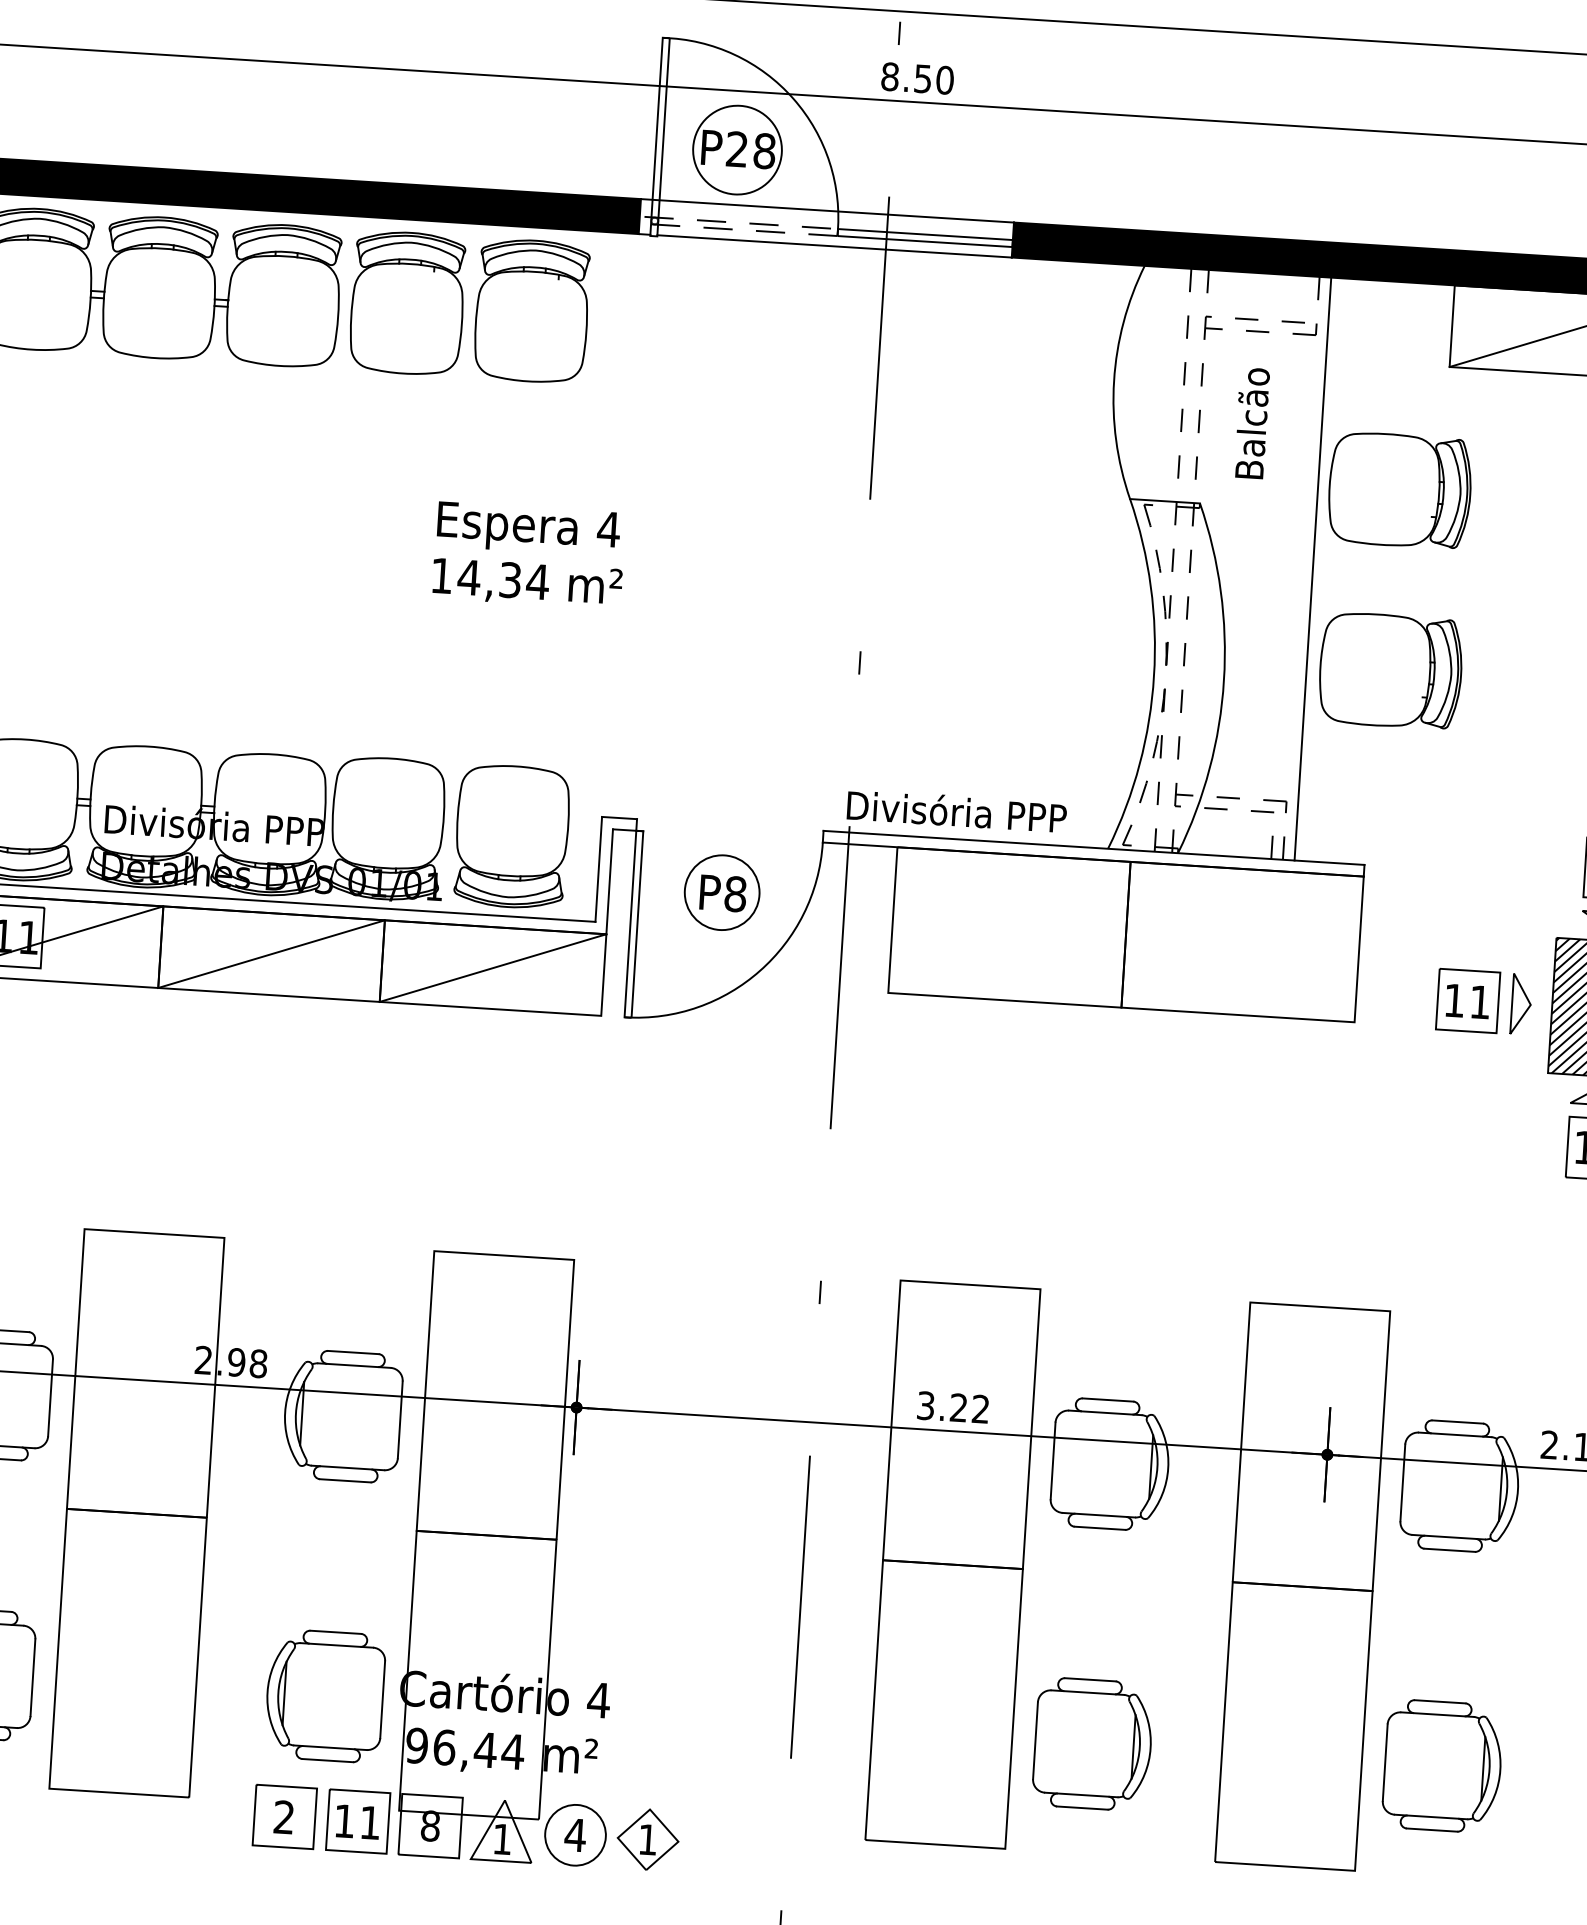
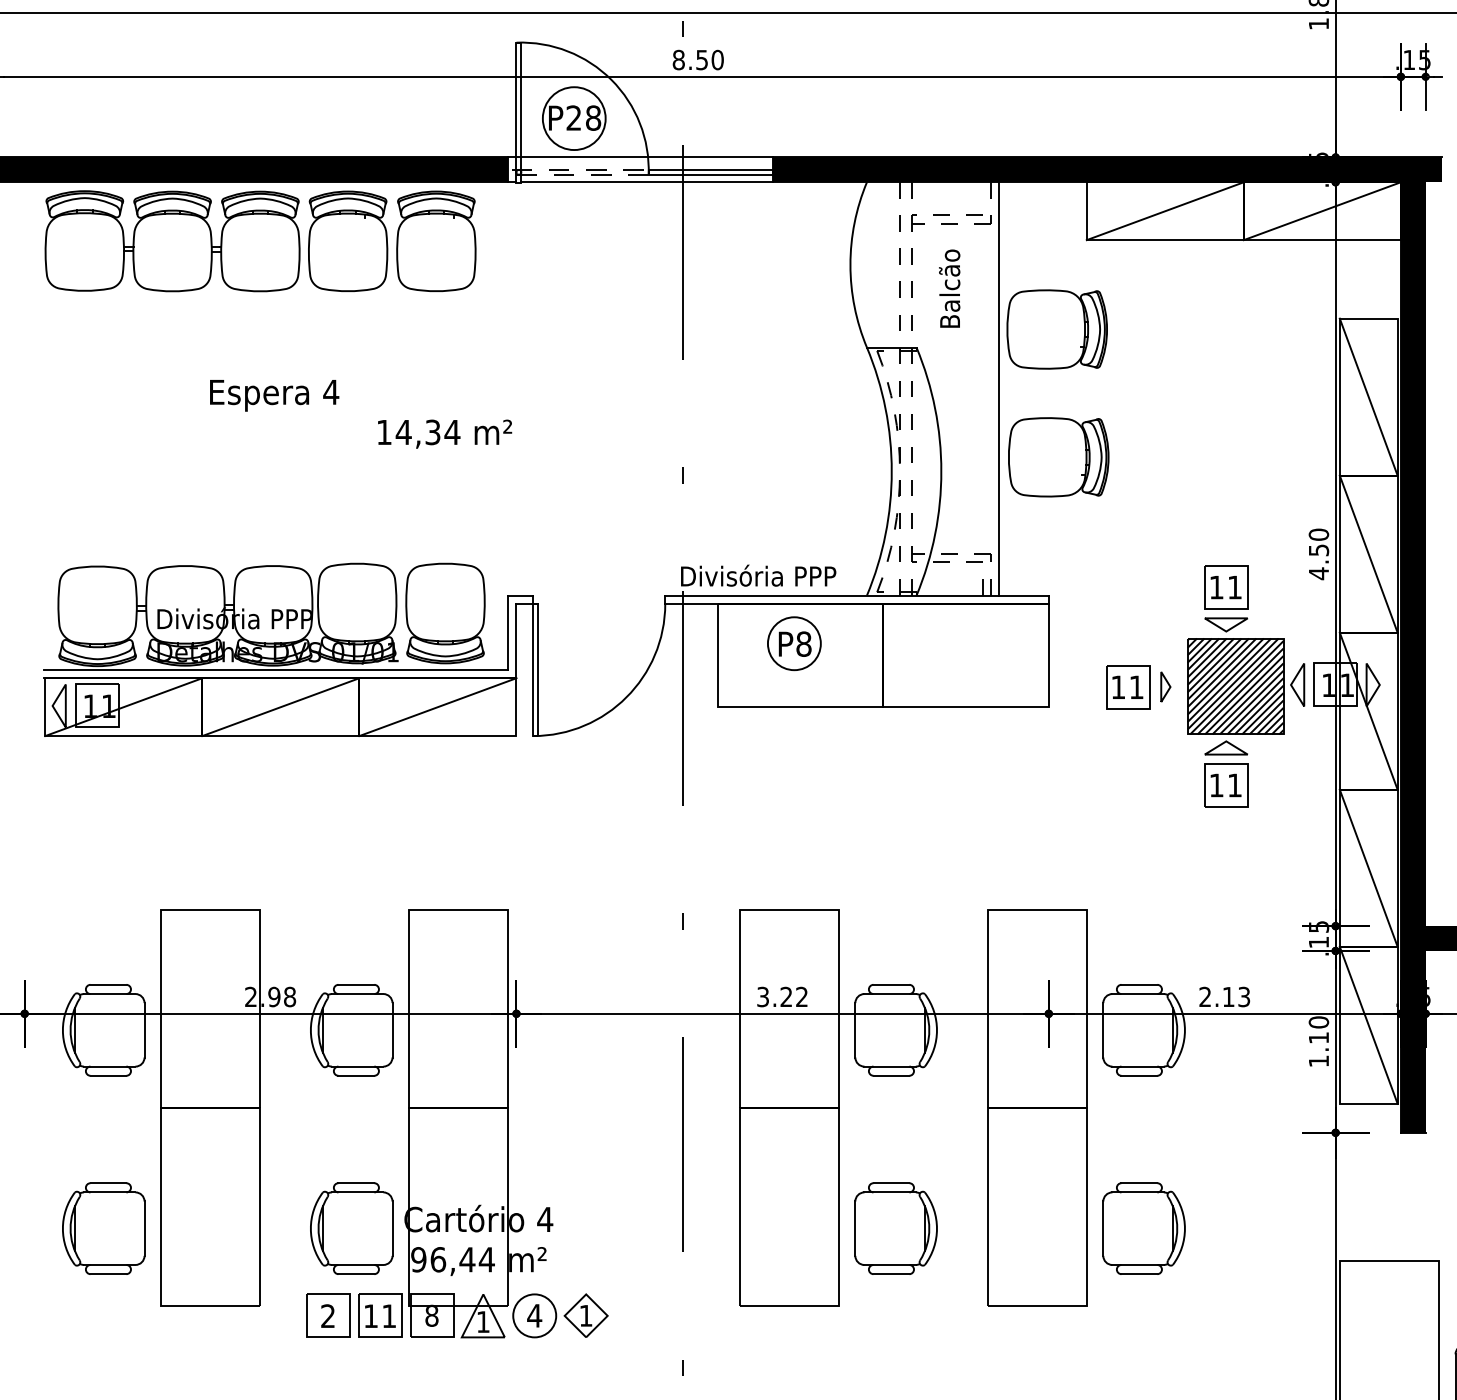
text: (528, 529) -> (274, 395), moved
part: (722, 892) -> (794, 643), moved
part: (1521, 1003) -> (1165, 686), size x0.7

